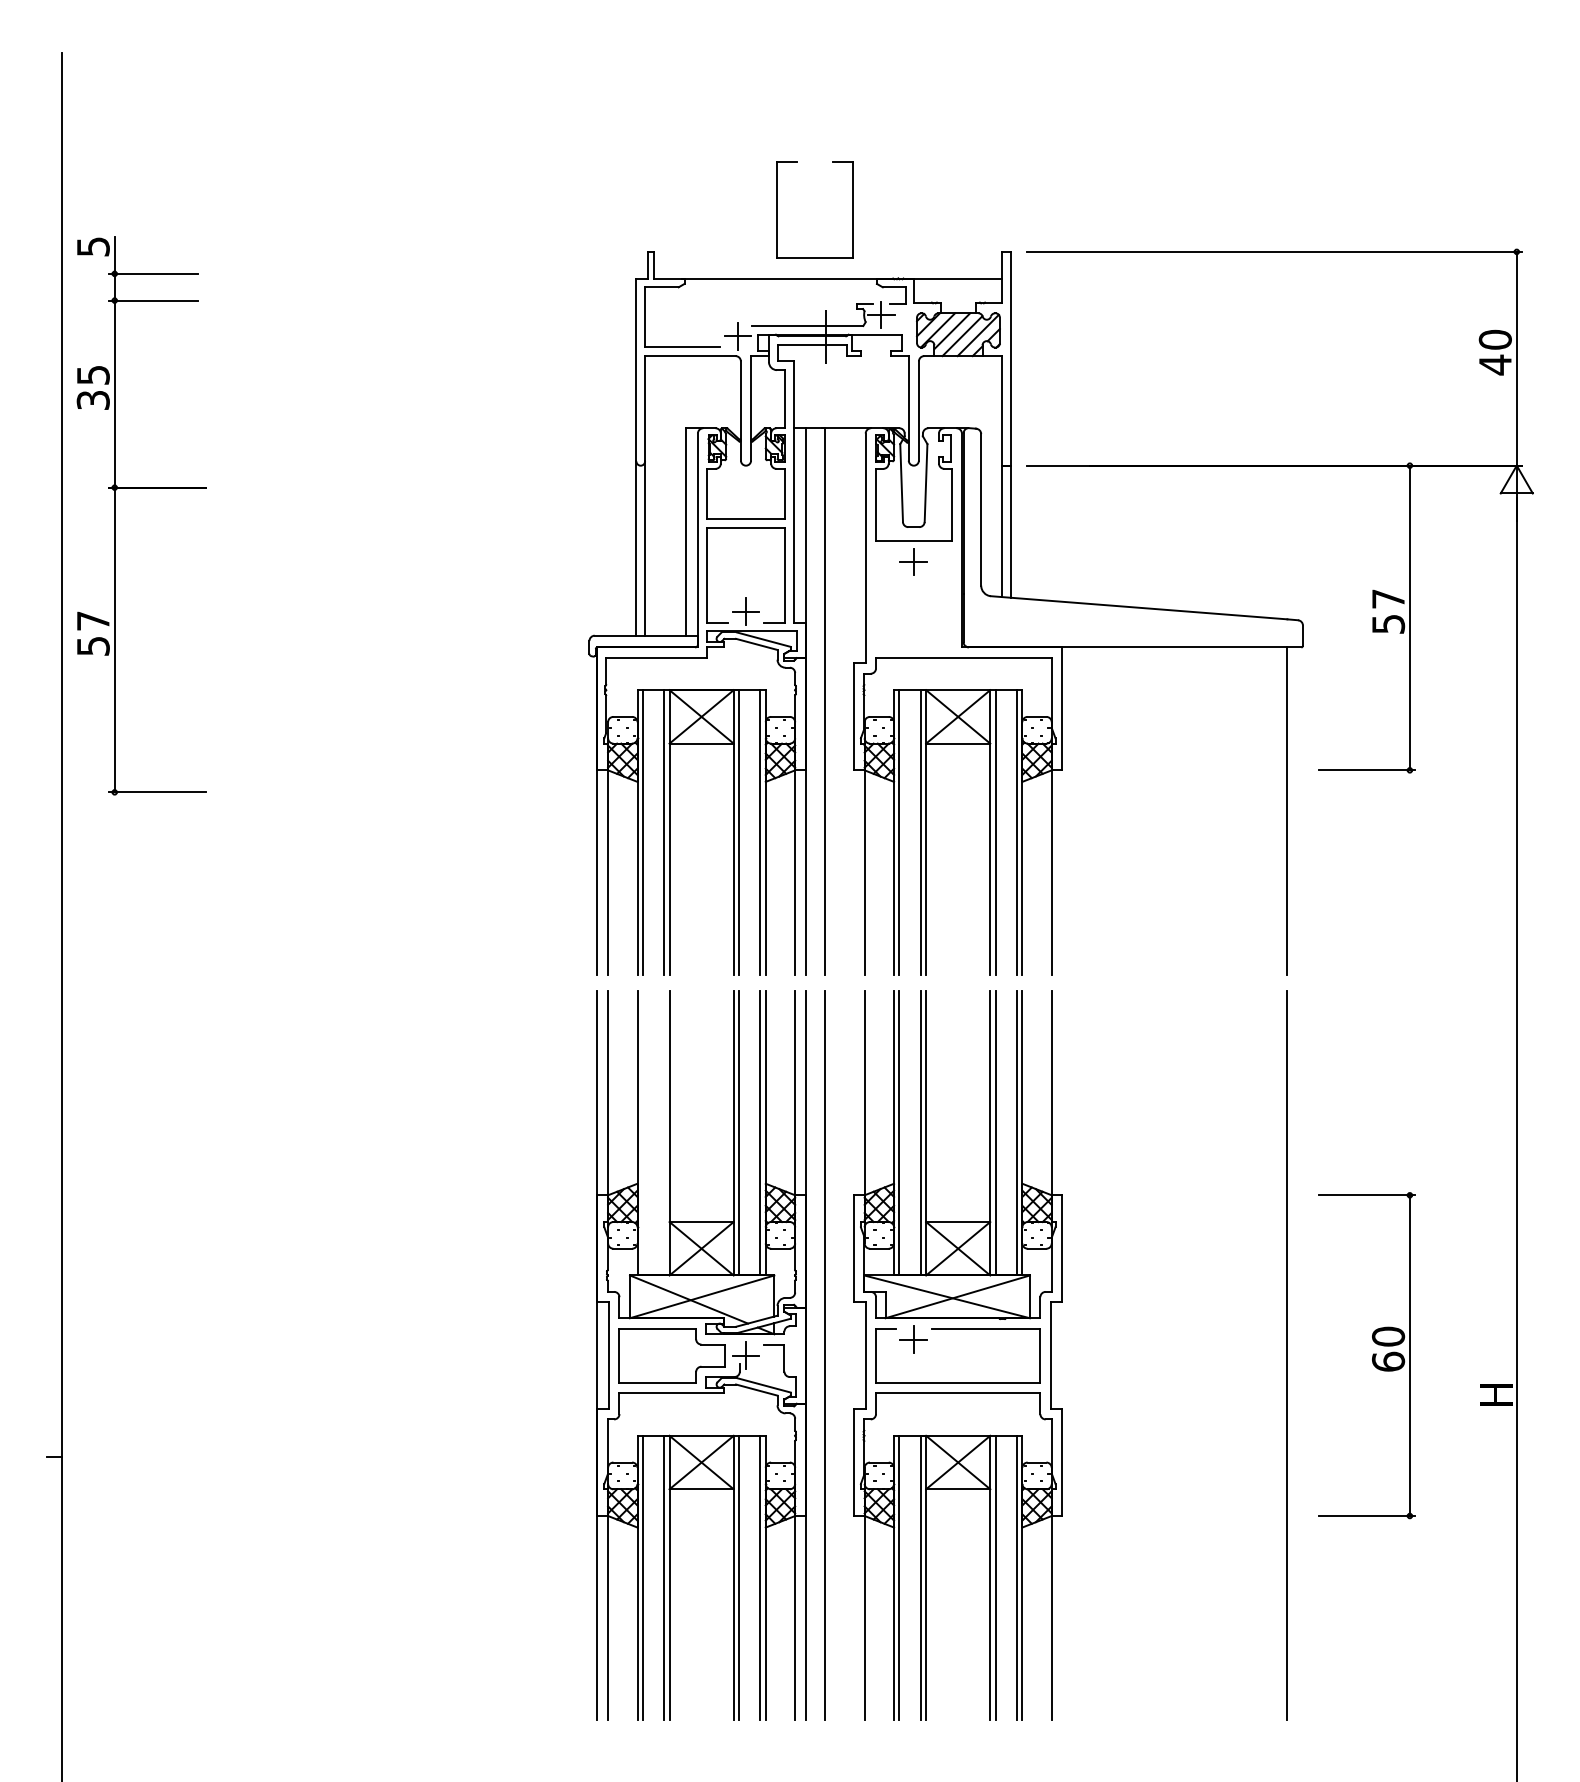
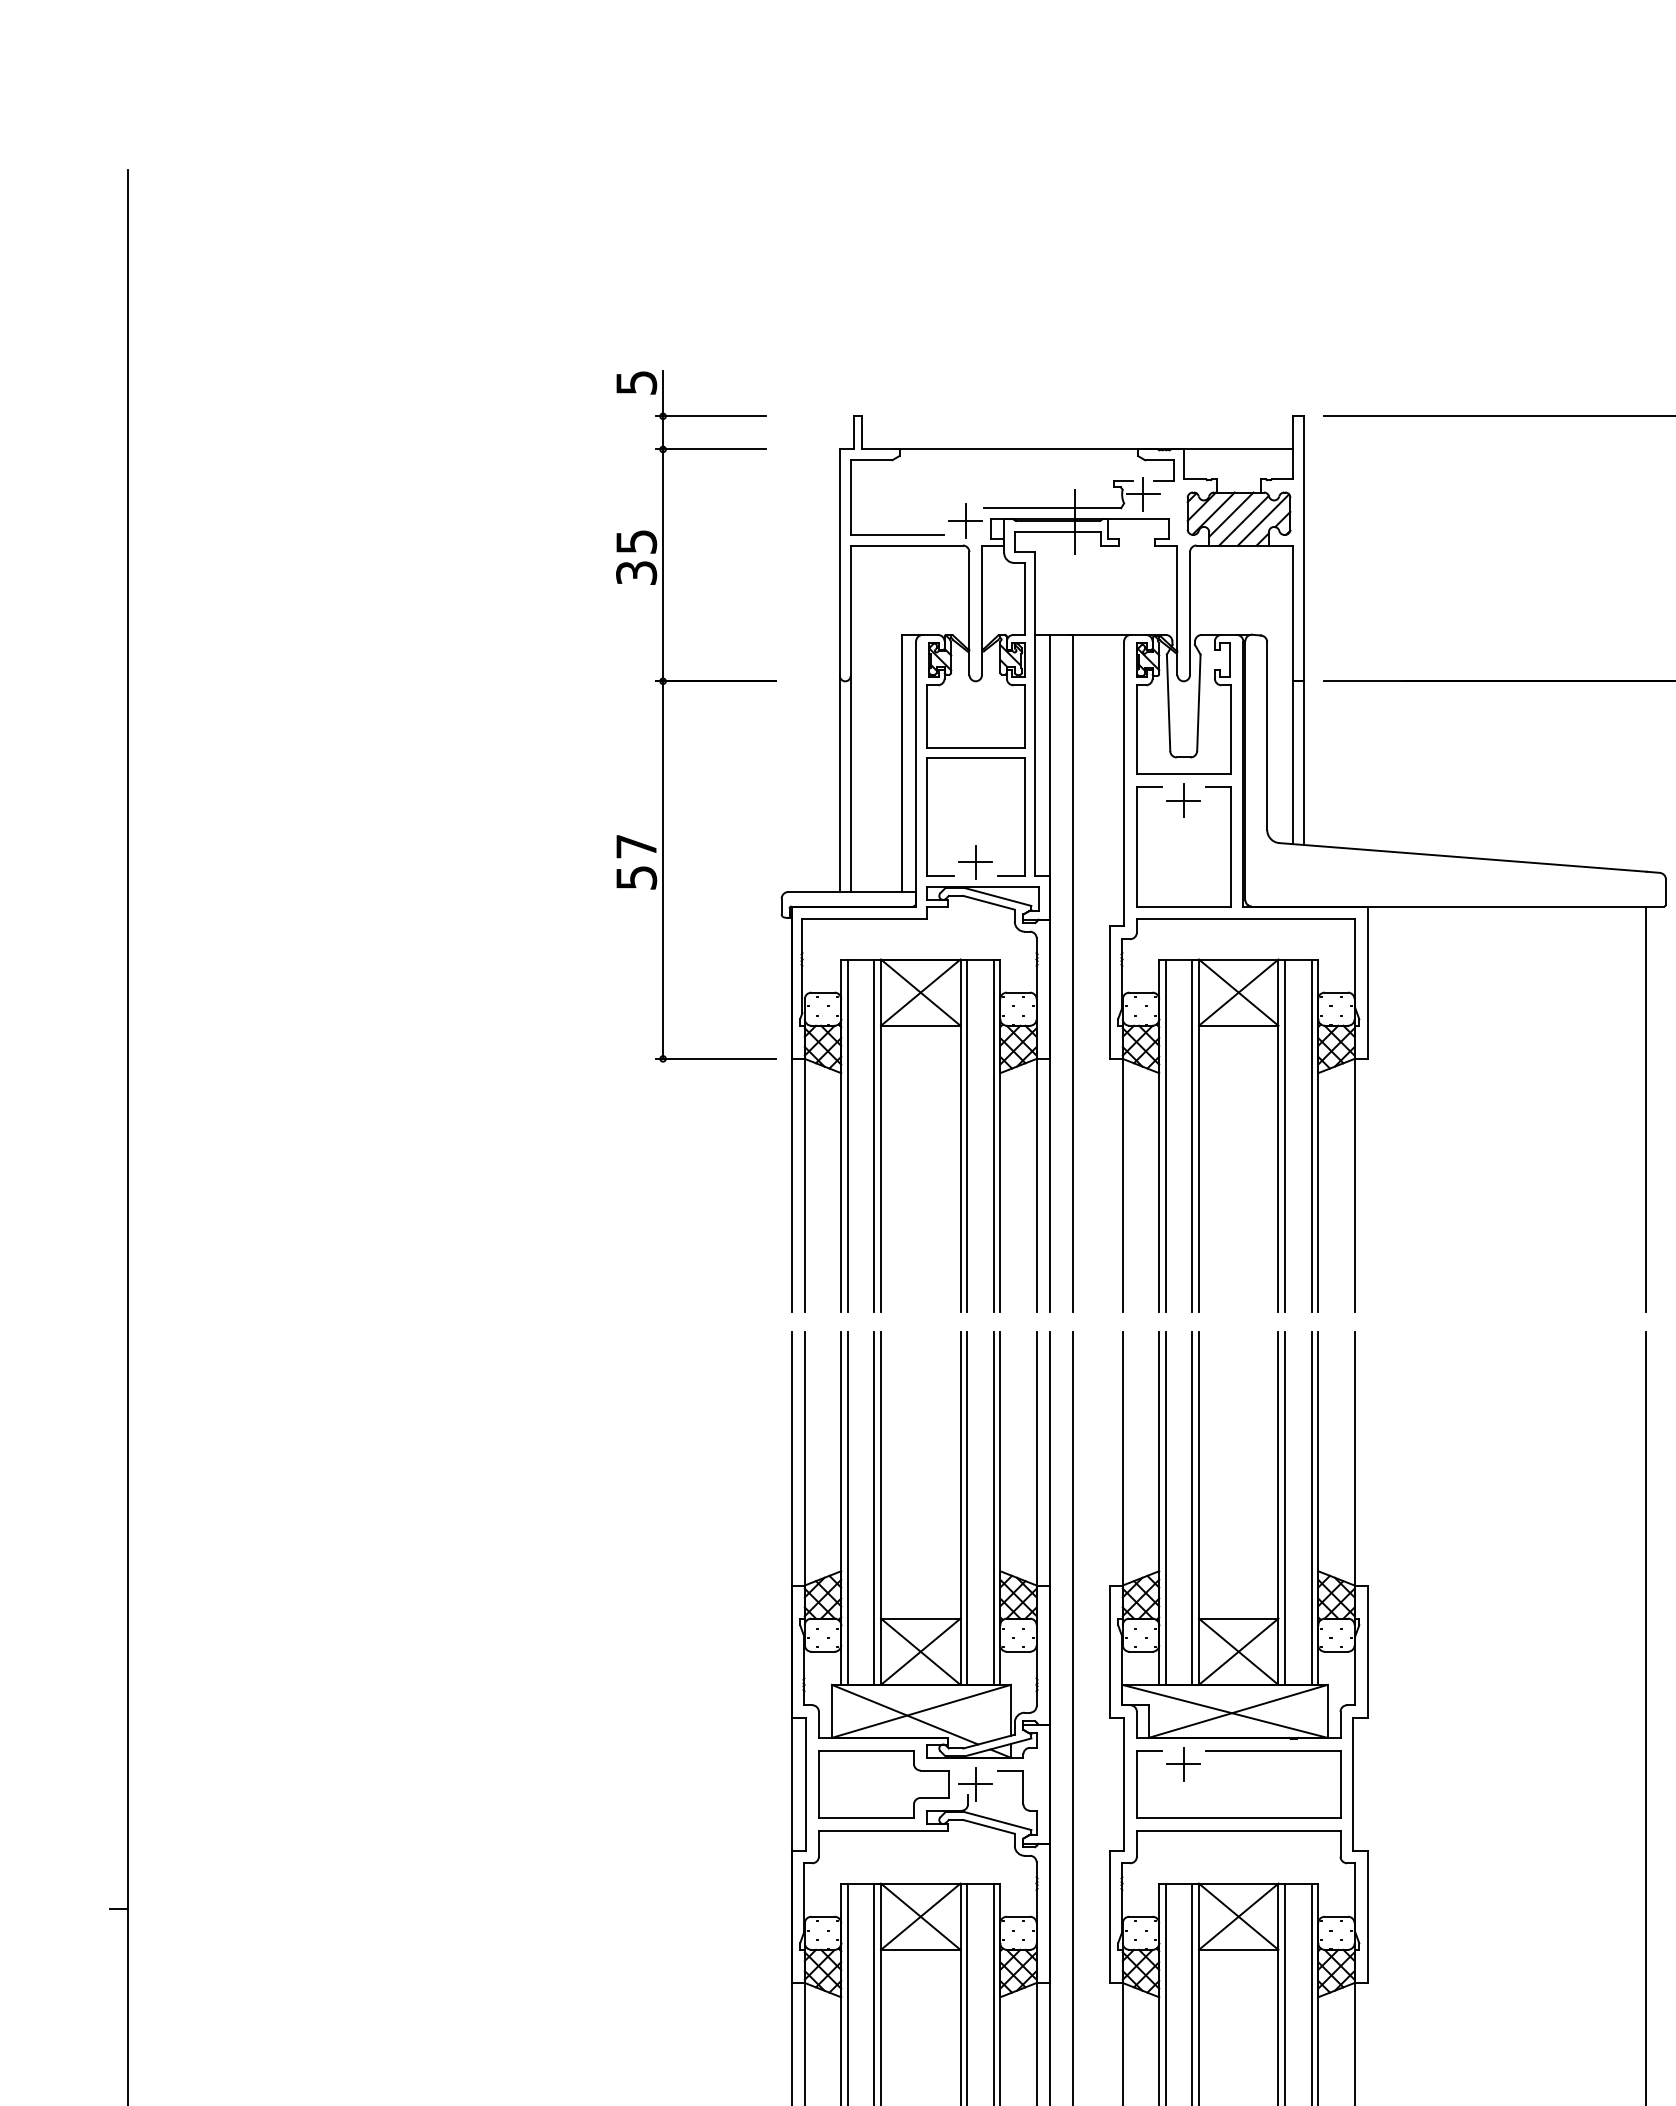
part: (777, 209) -> (1137, 845), moved
part: (115, 515) -> (664, 715), moved
line: (642, 1132) -> (847, 1507), added
line: (664, 1132) -> (874, 1507), added

